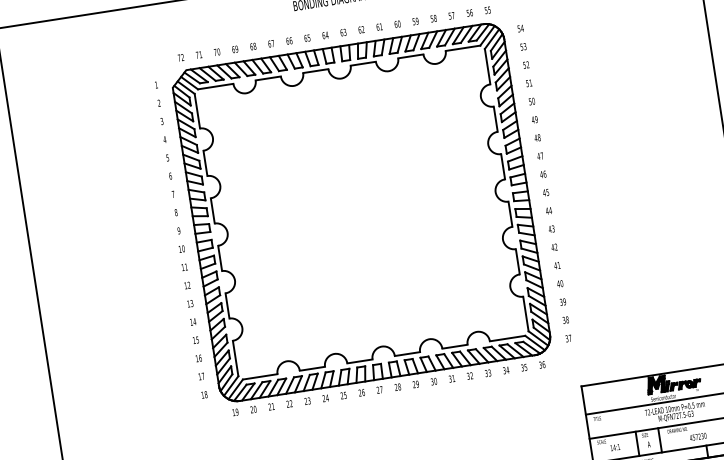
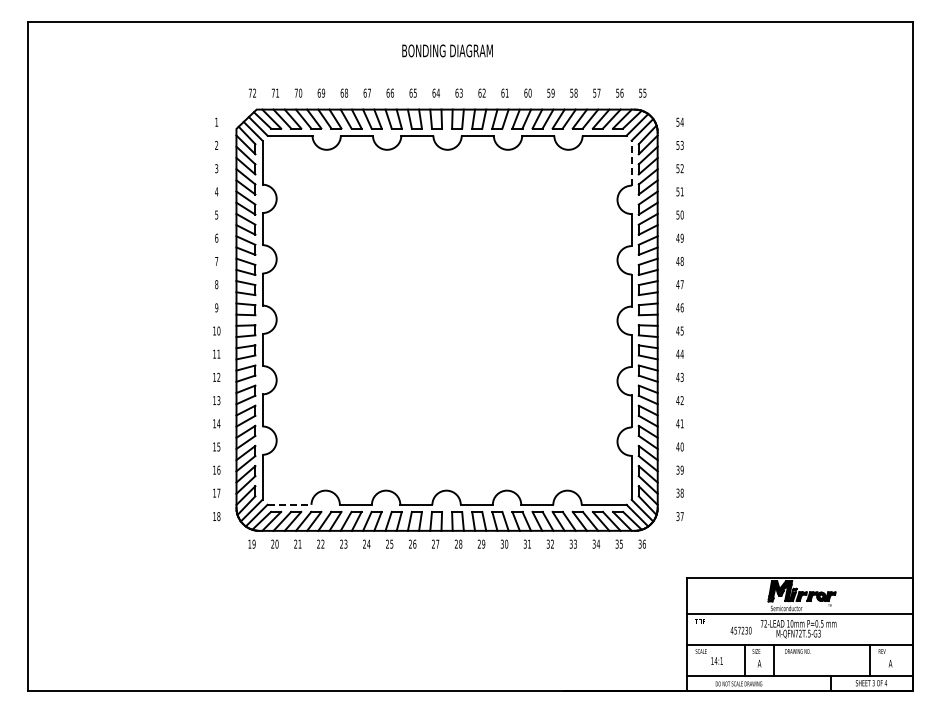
line: (487, 66) -> (631, 163), solid -> dashed
line: (260, 376) -> (289, 504), solid -> dashed
text: (697, 436) -> (740, 630), moved

